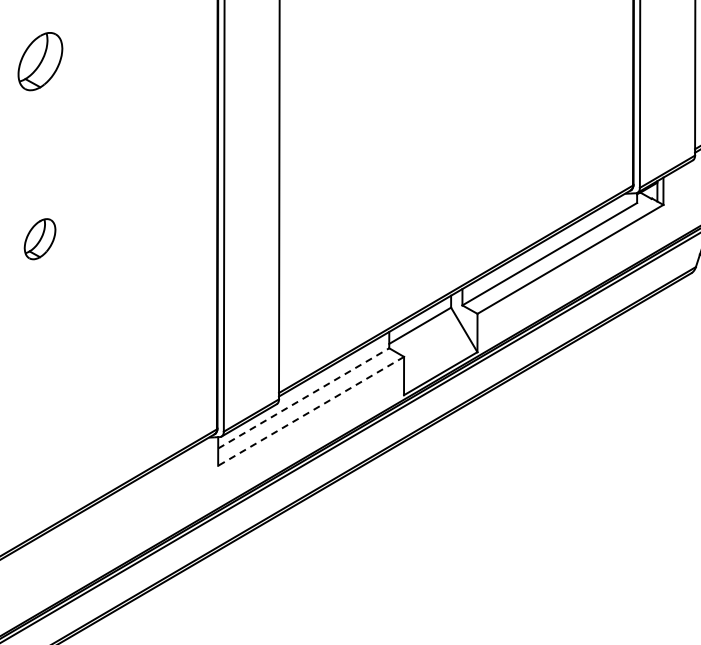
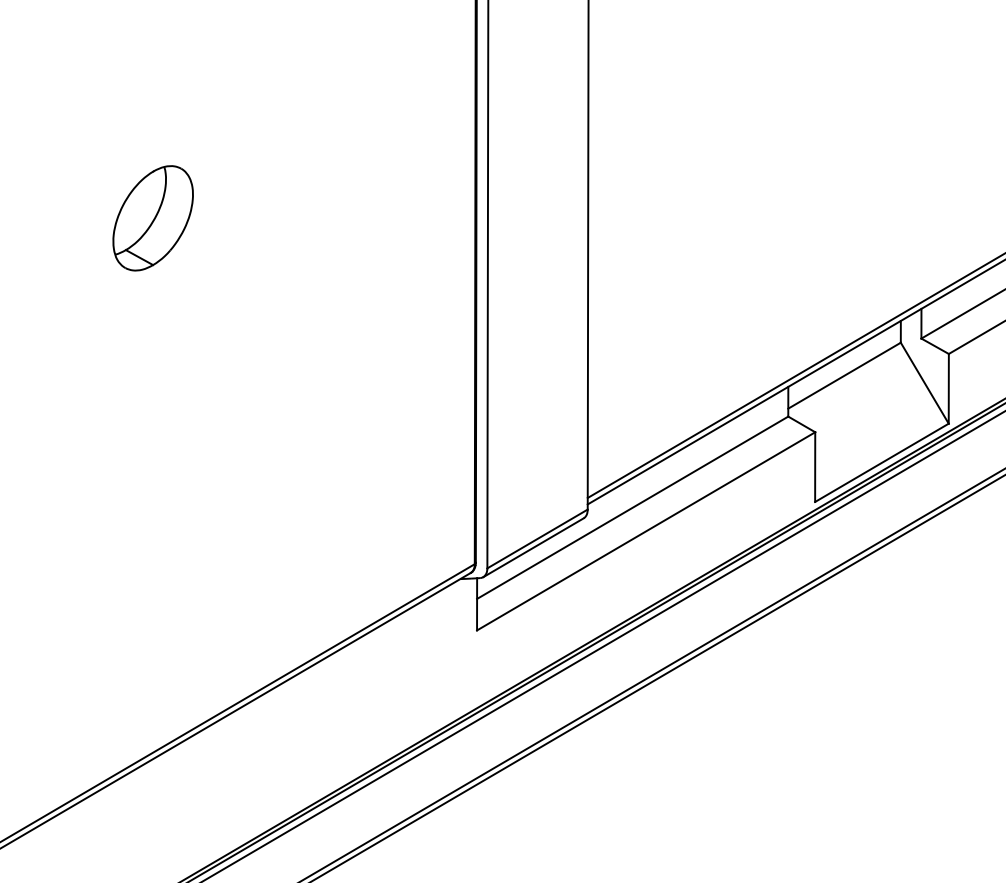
part: (39, 238) -> (152, 216), size x1.43
line: (304, 398) -> (634, 507), dashed -> solid
line: (311, 411) -> (646, 531), dashed -> solid

